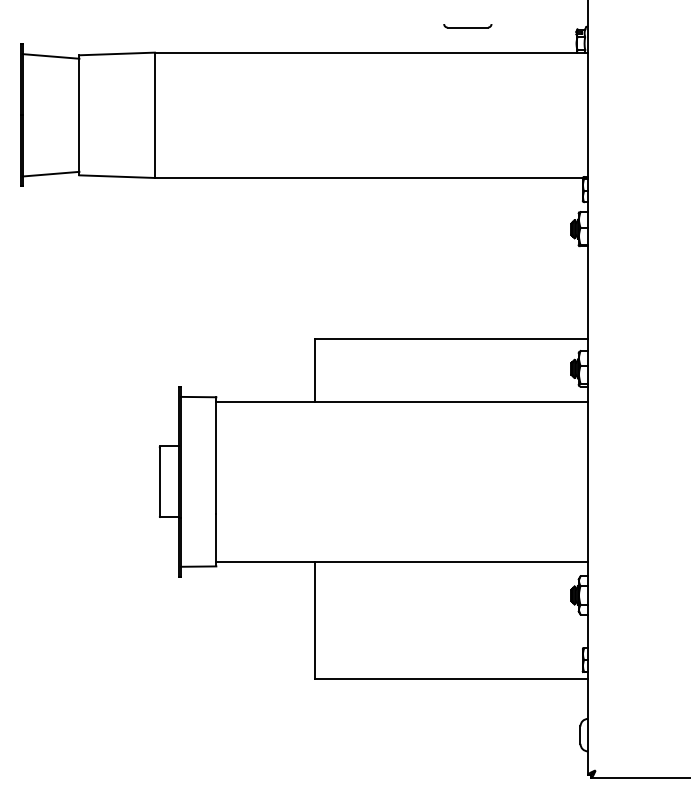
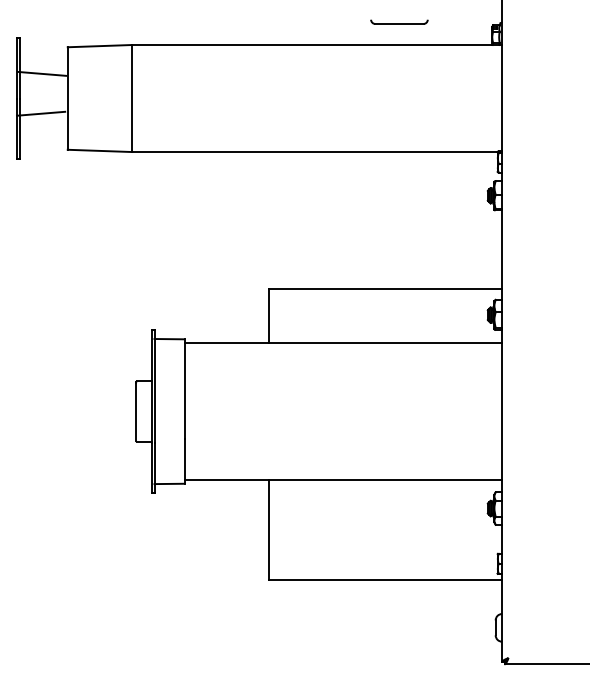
part: (467, 26) -> (399, 22), size x1.4
line: (50, 56) -> (41, 73), moved
line: (50, 173) -> (40, 113), moved

